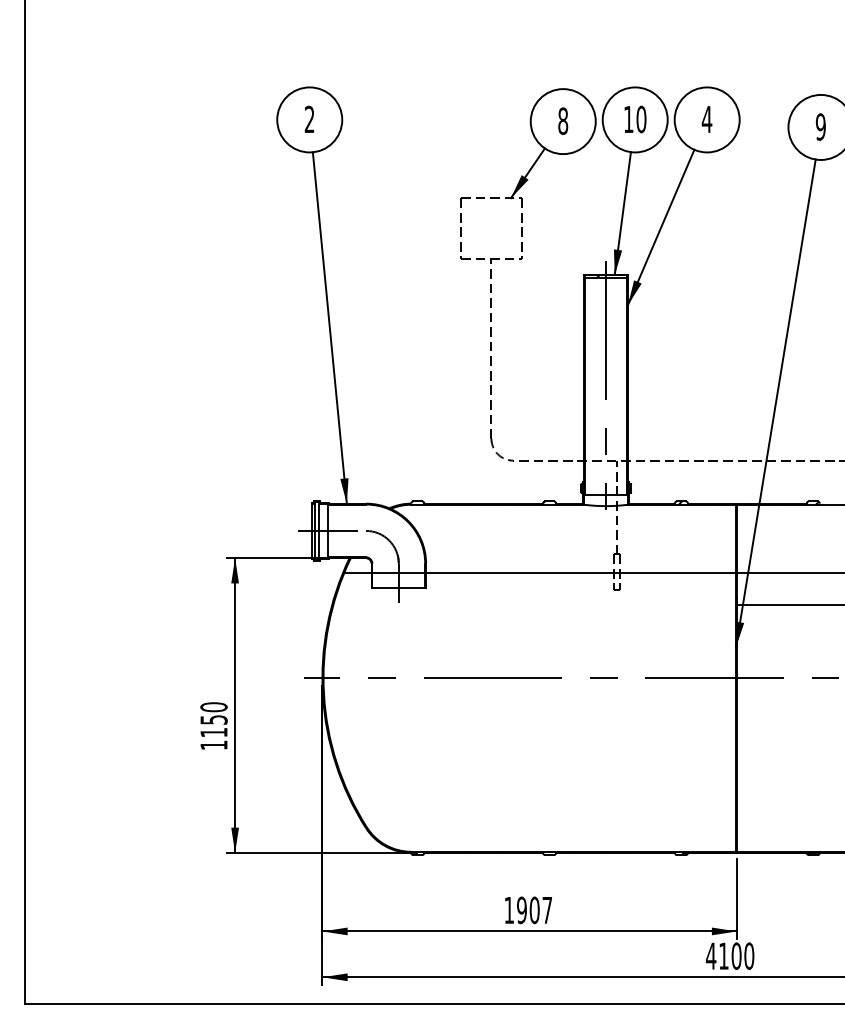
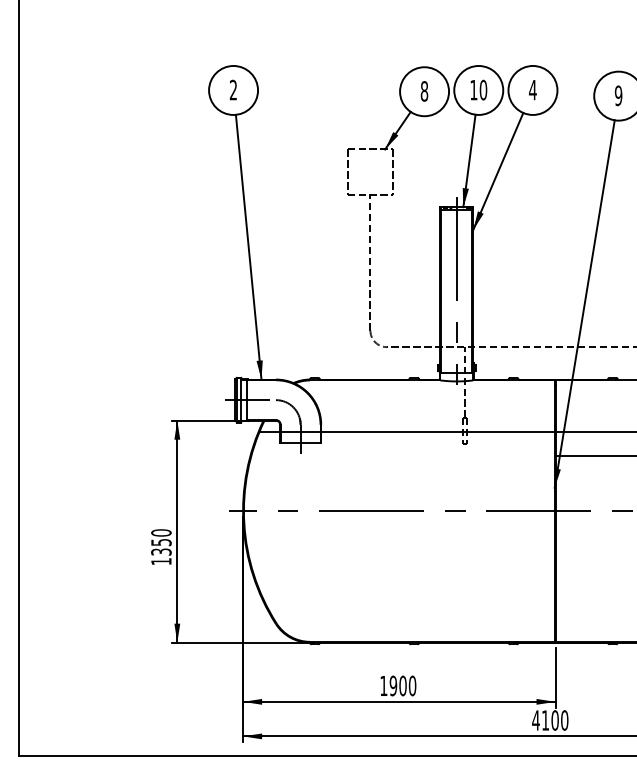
text: (213, 732) -> (161, 551), 1150 -> 1350
text: (547, 910) -> (412, 686), 1907 -> 1900

